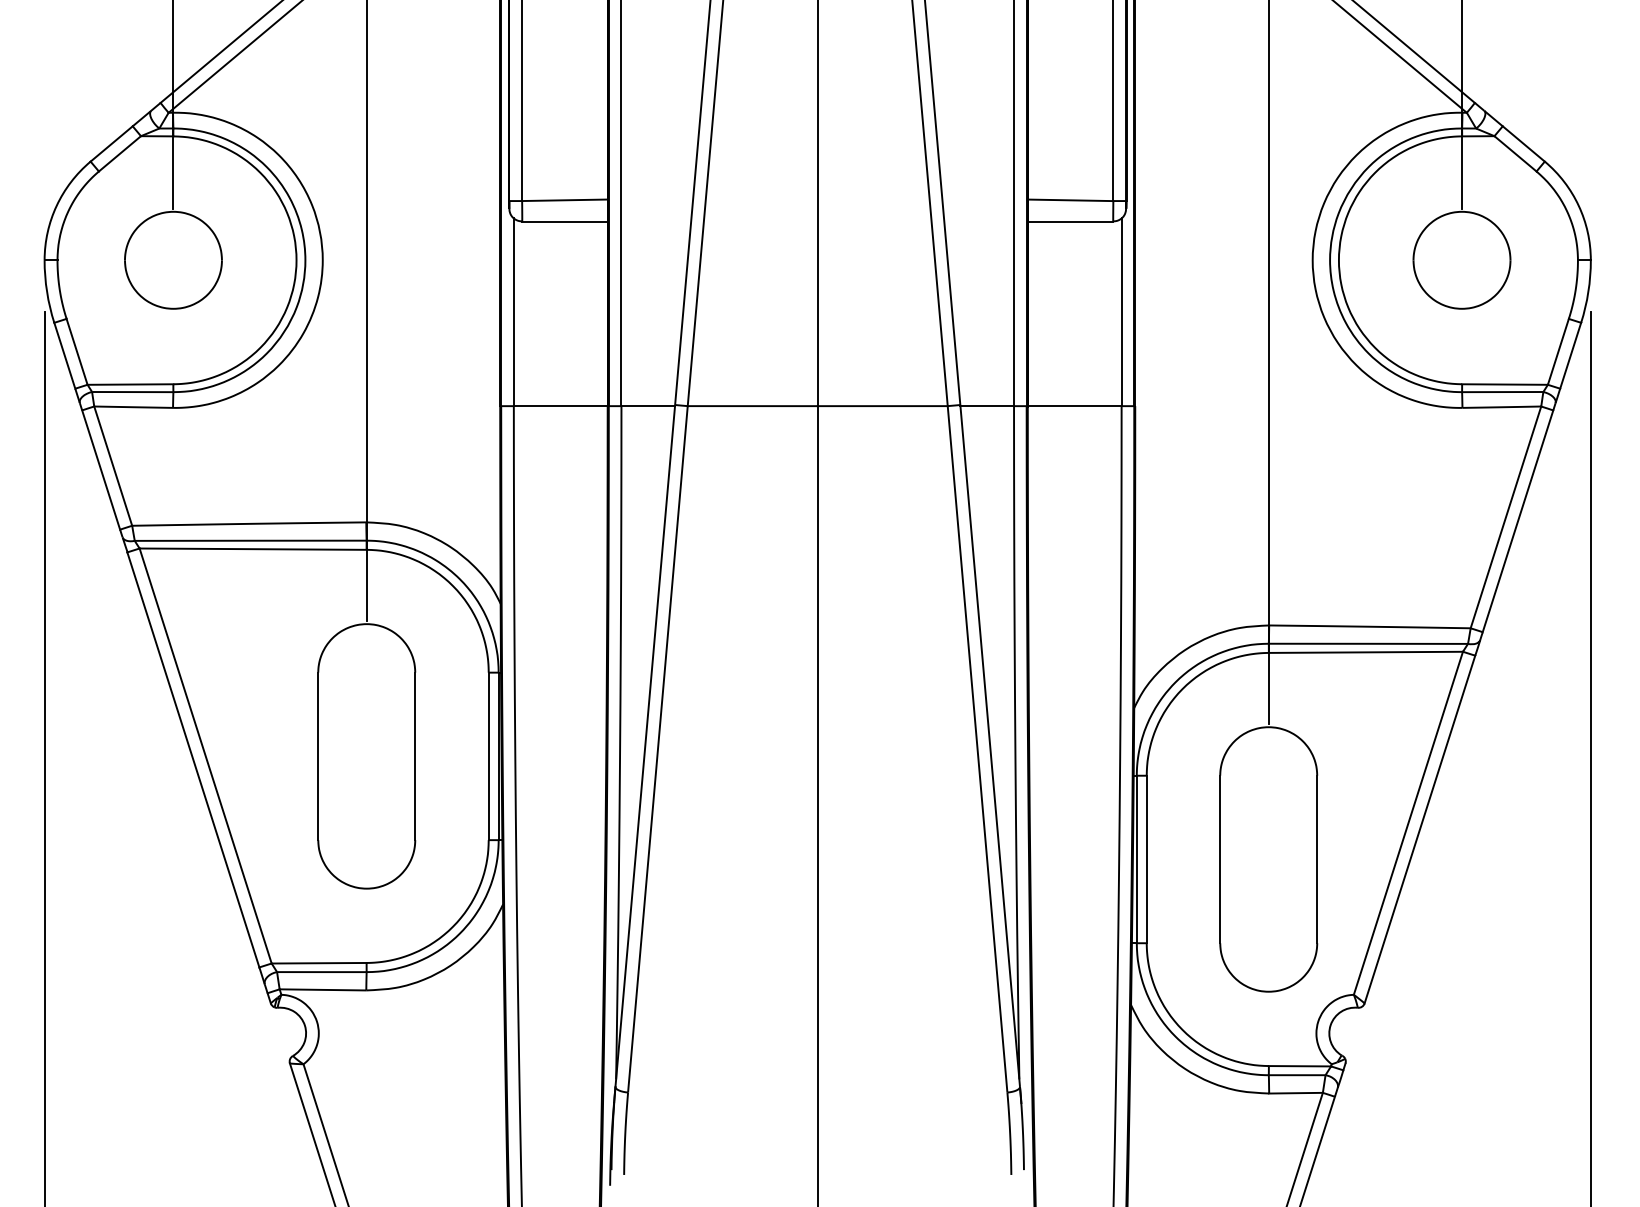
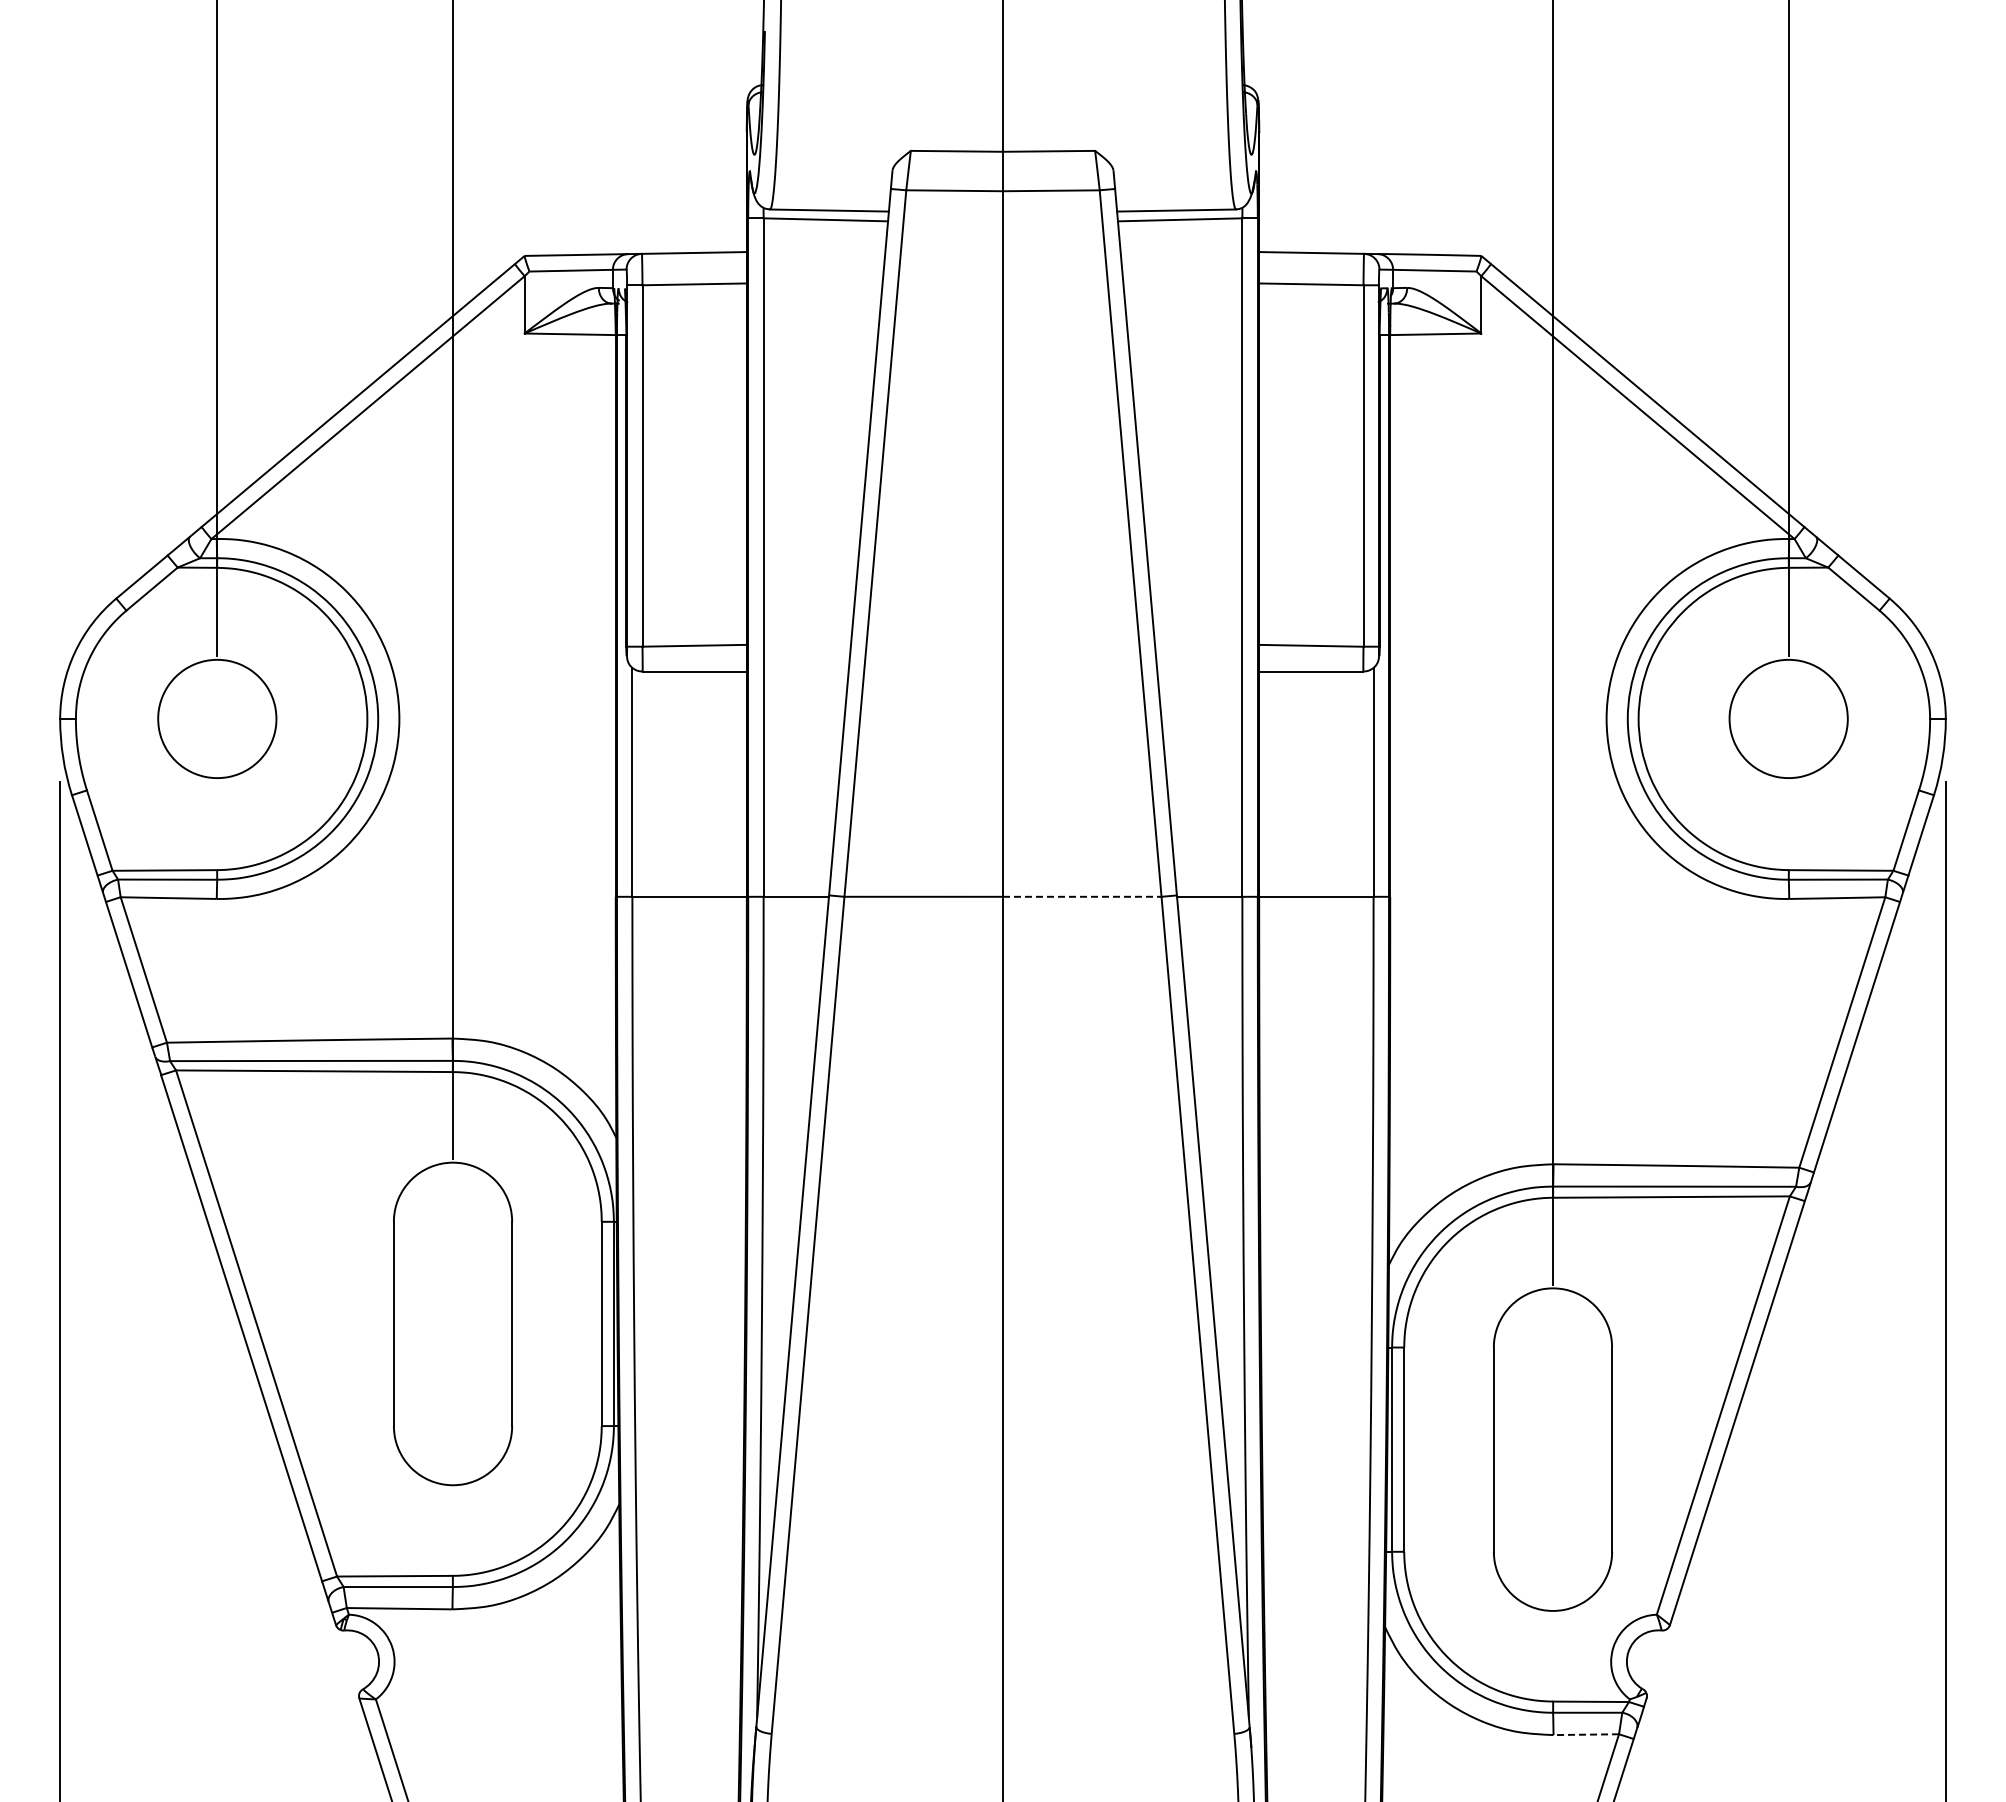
line: (882, 405) -> (1082, 896), solid -> dashed
line: (1296, 1093) -> (1586, 1734), solid -> dashed

